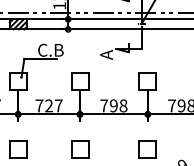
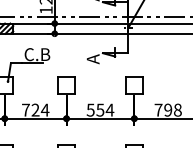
text: (58, 105) -> (45, 109), 727 -> 724
text: (113, 105) -> (100, 109), 798 -> 554

